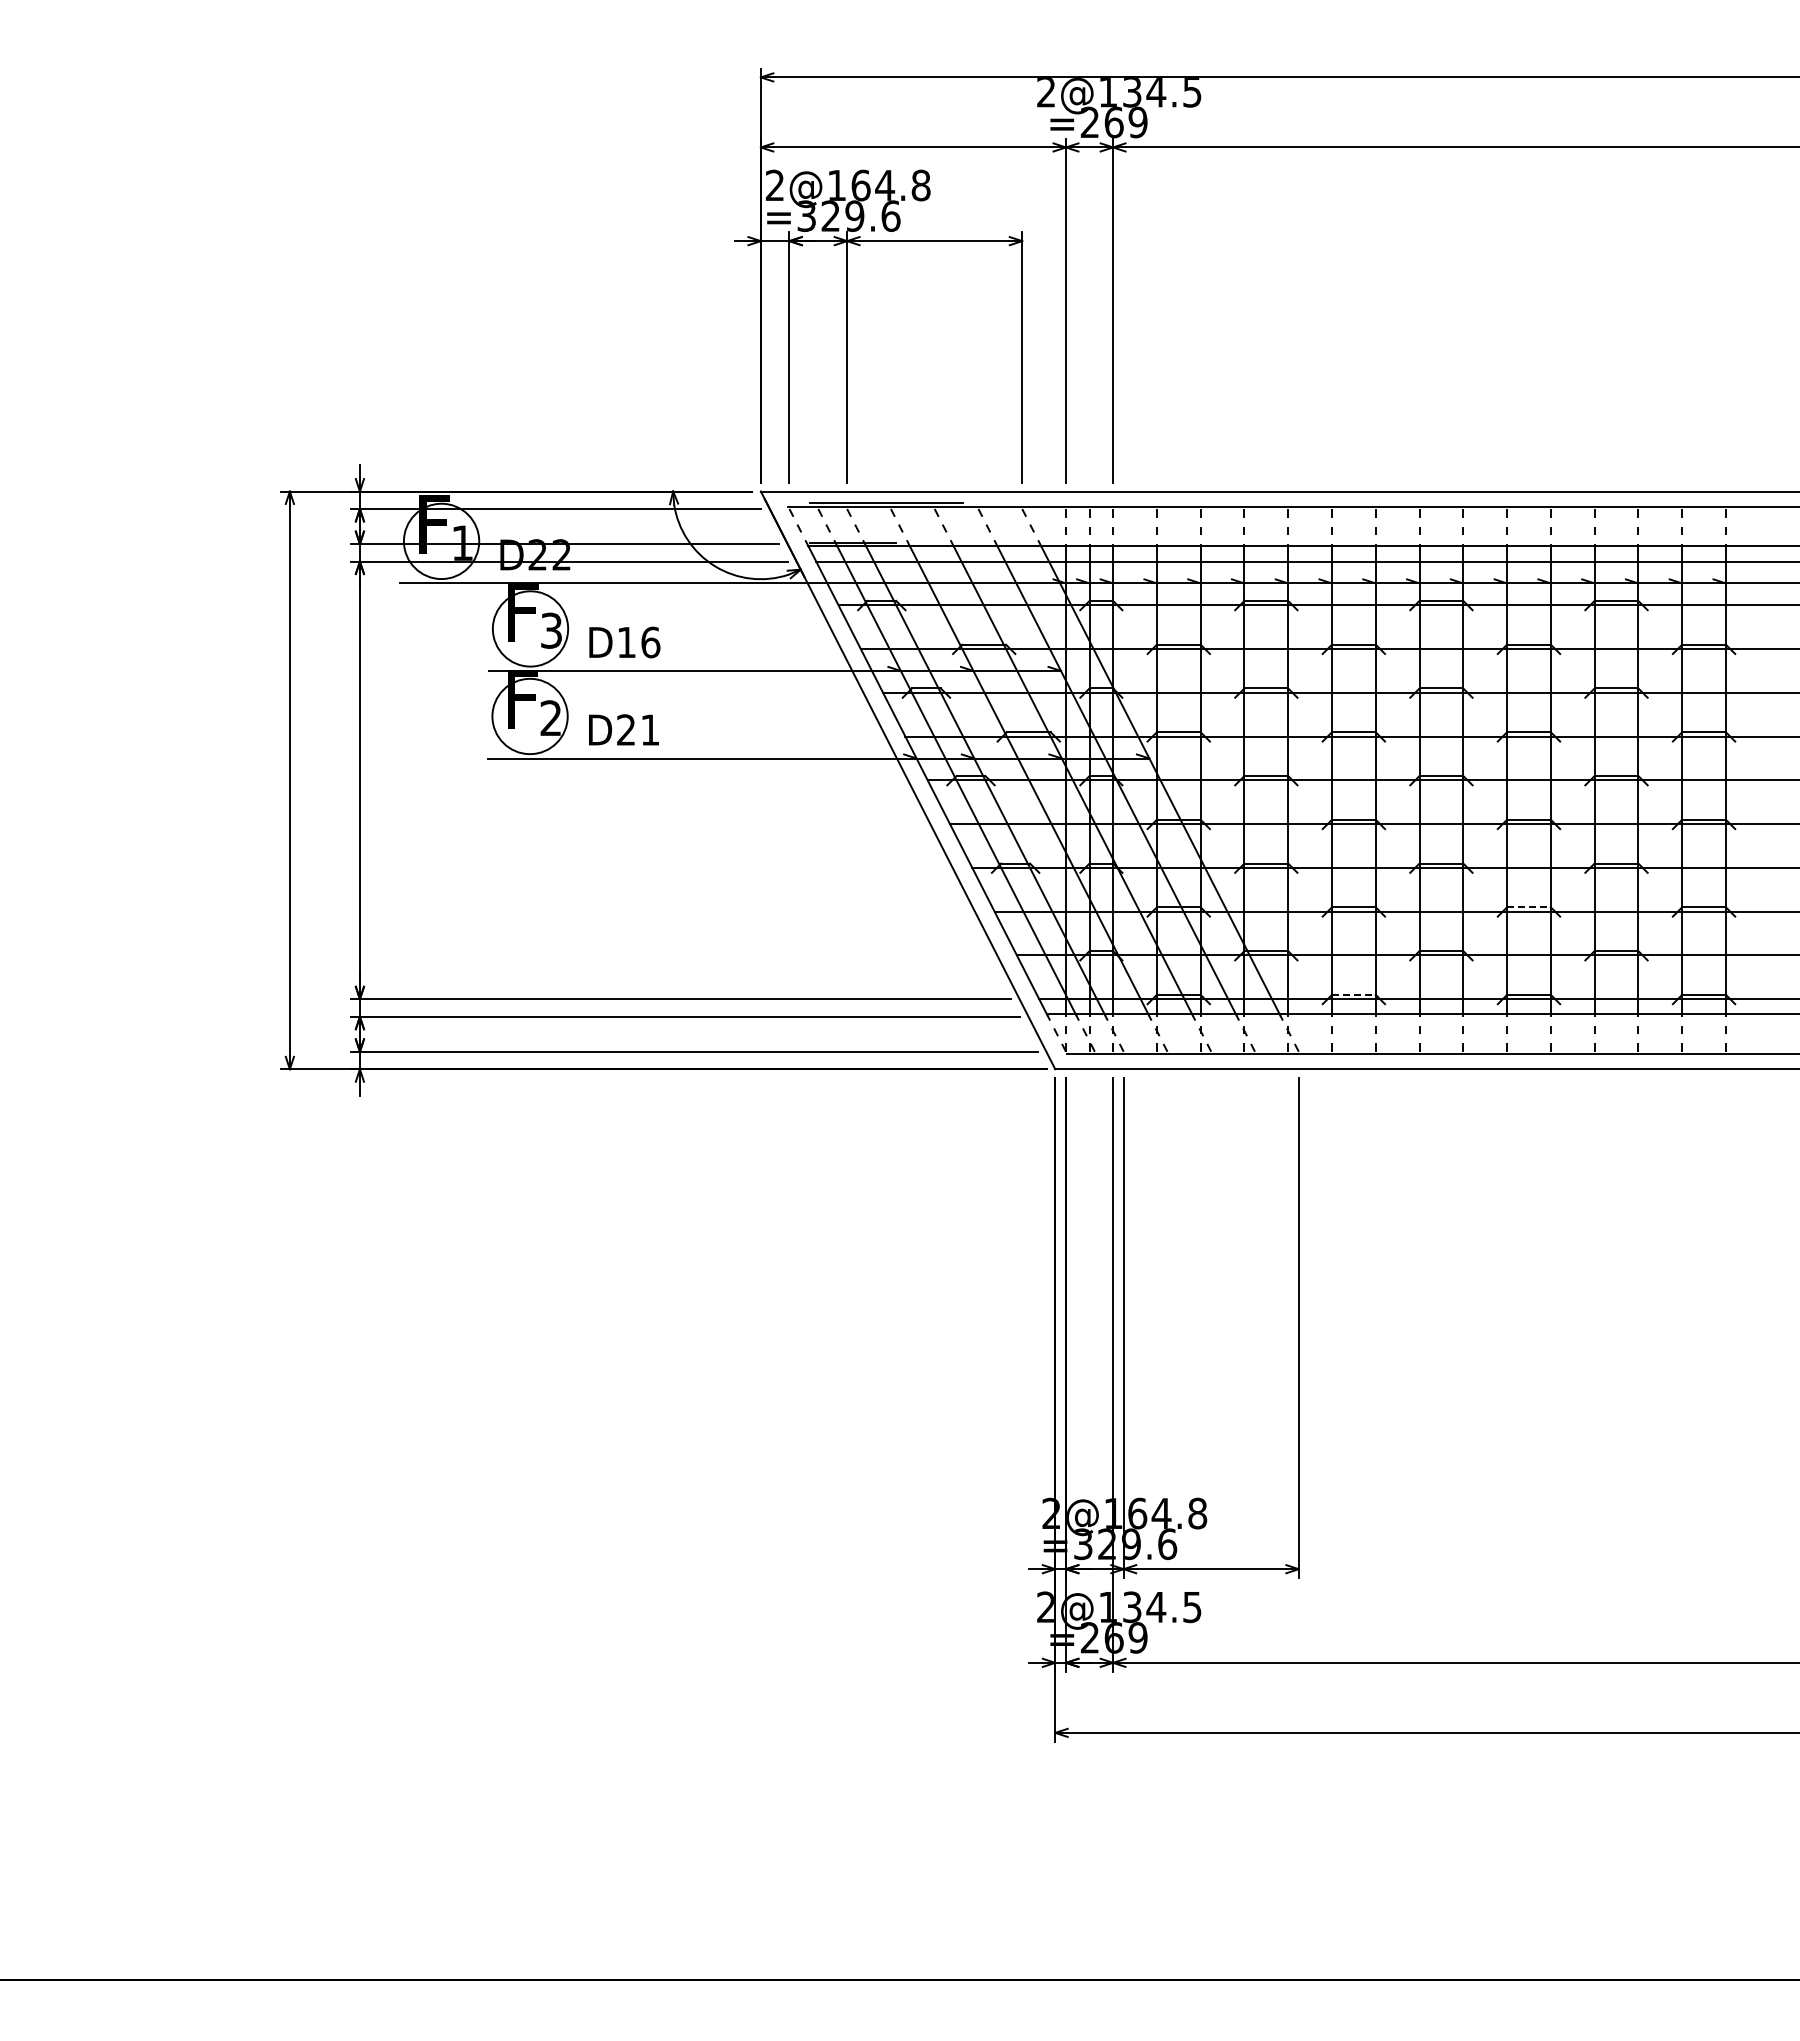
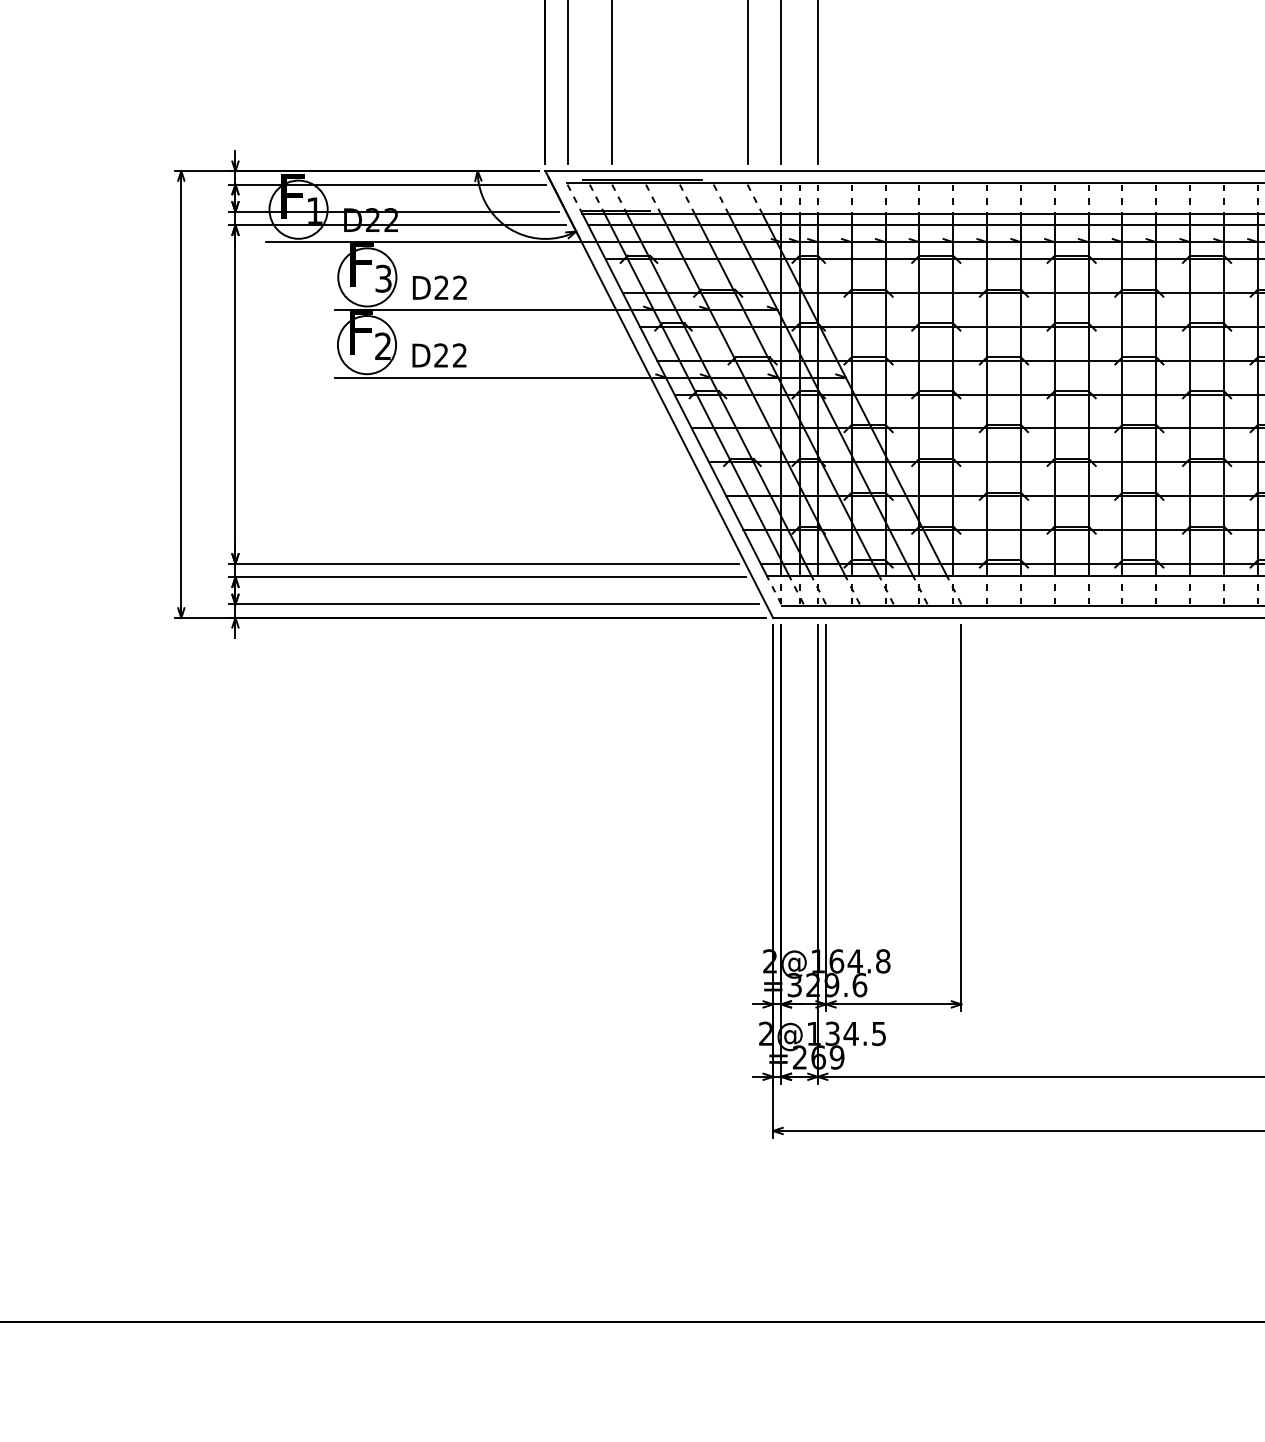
text: (638, 642) -> (450, 287), D16 -> D22
text: (649, 729) -> (459, 355), D21 -> D22
line: (1528, 907) -> (1139, 492), dashed -> solid
line: (1353, 994) -> (1003, 560), dashed -> solid

